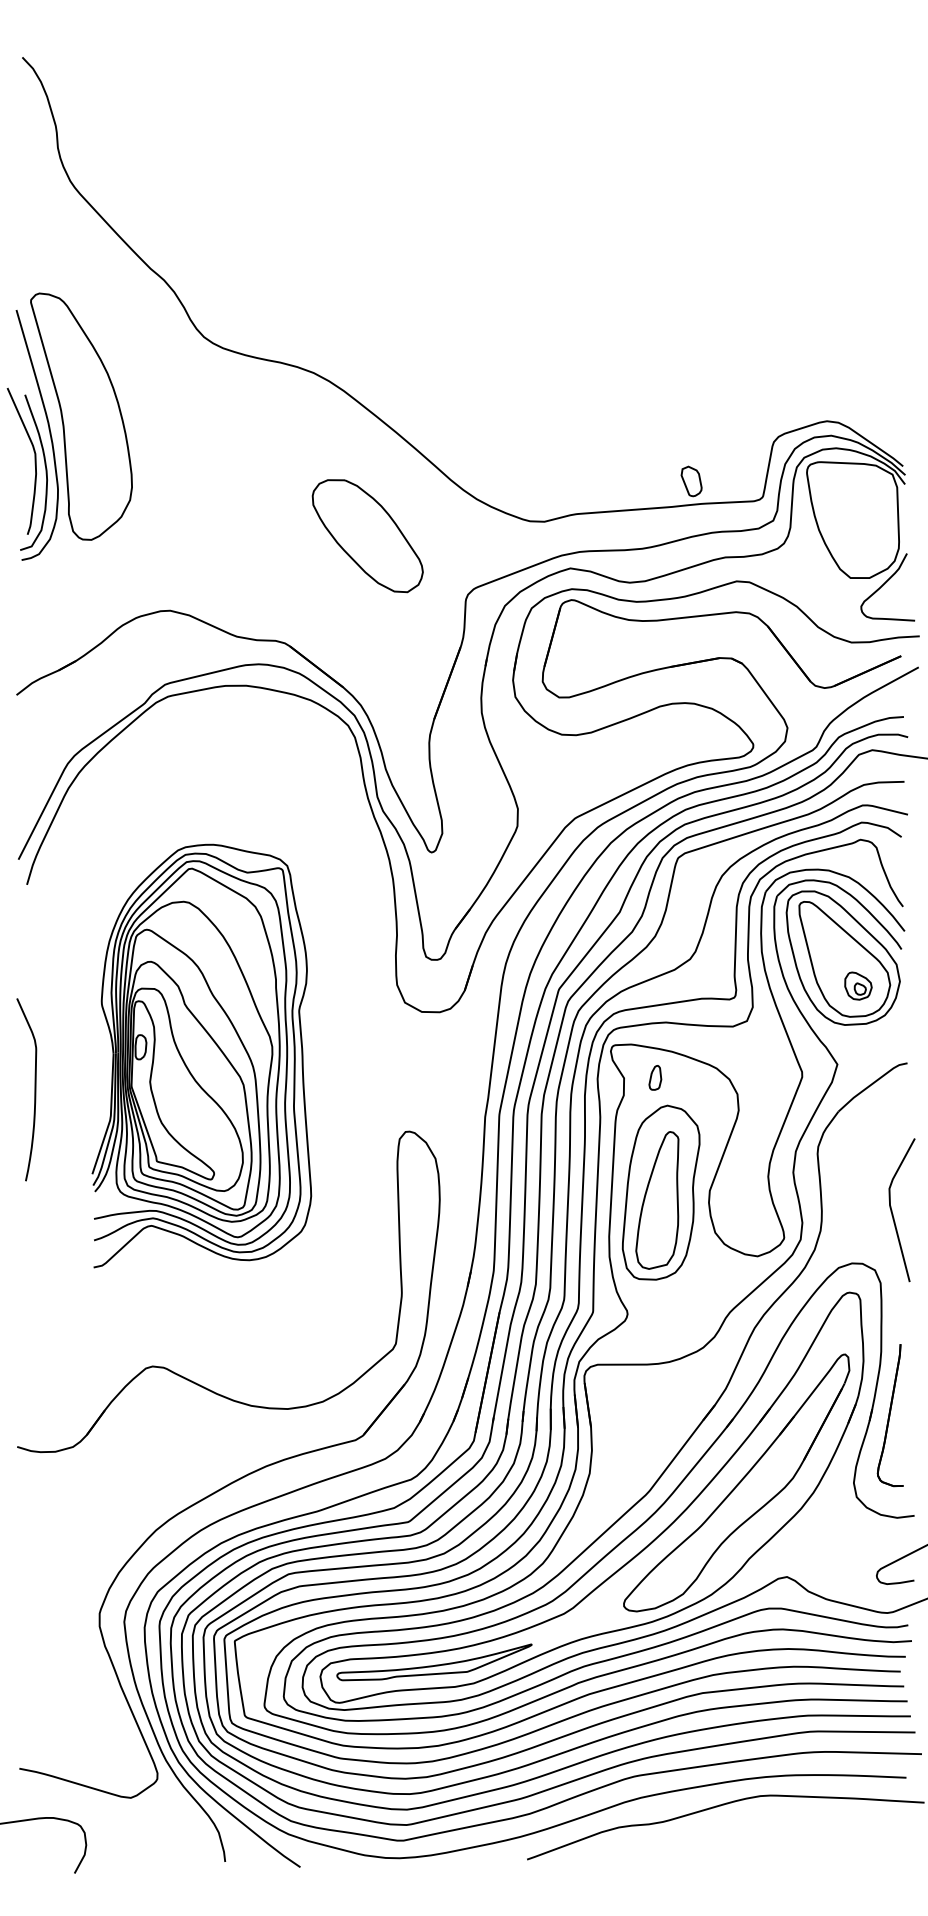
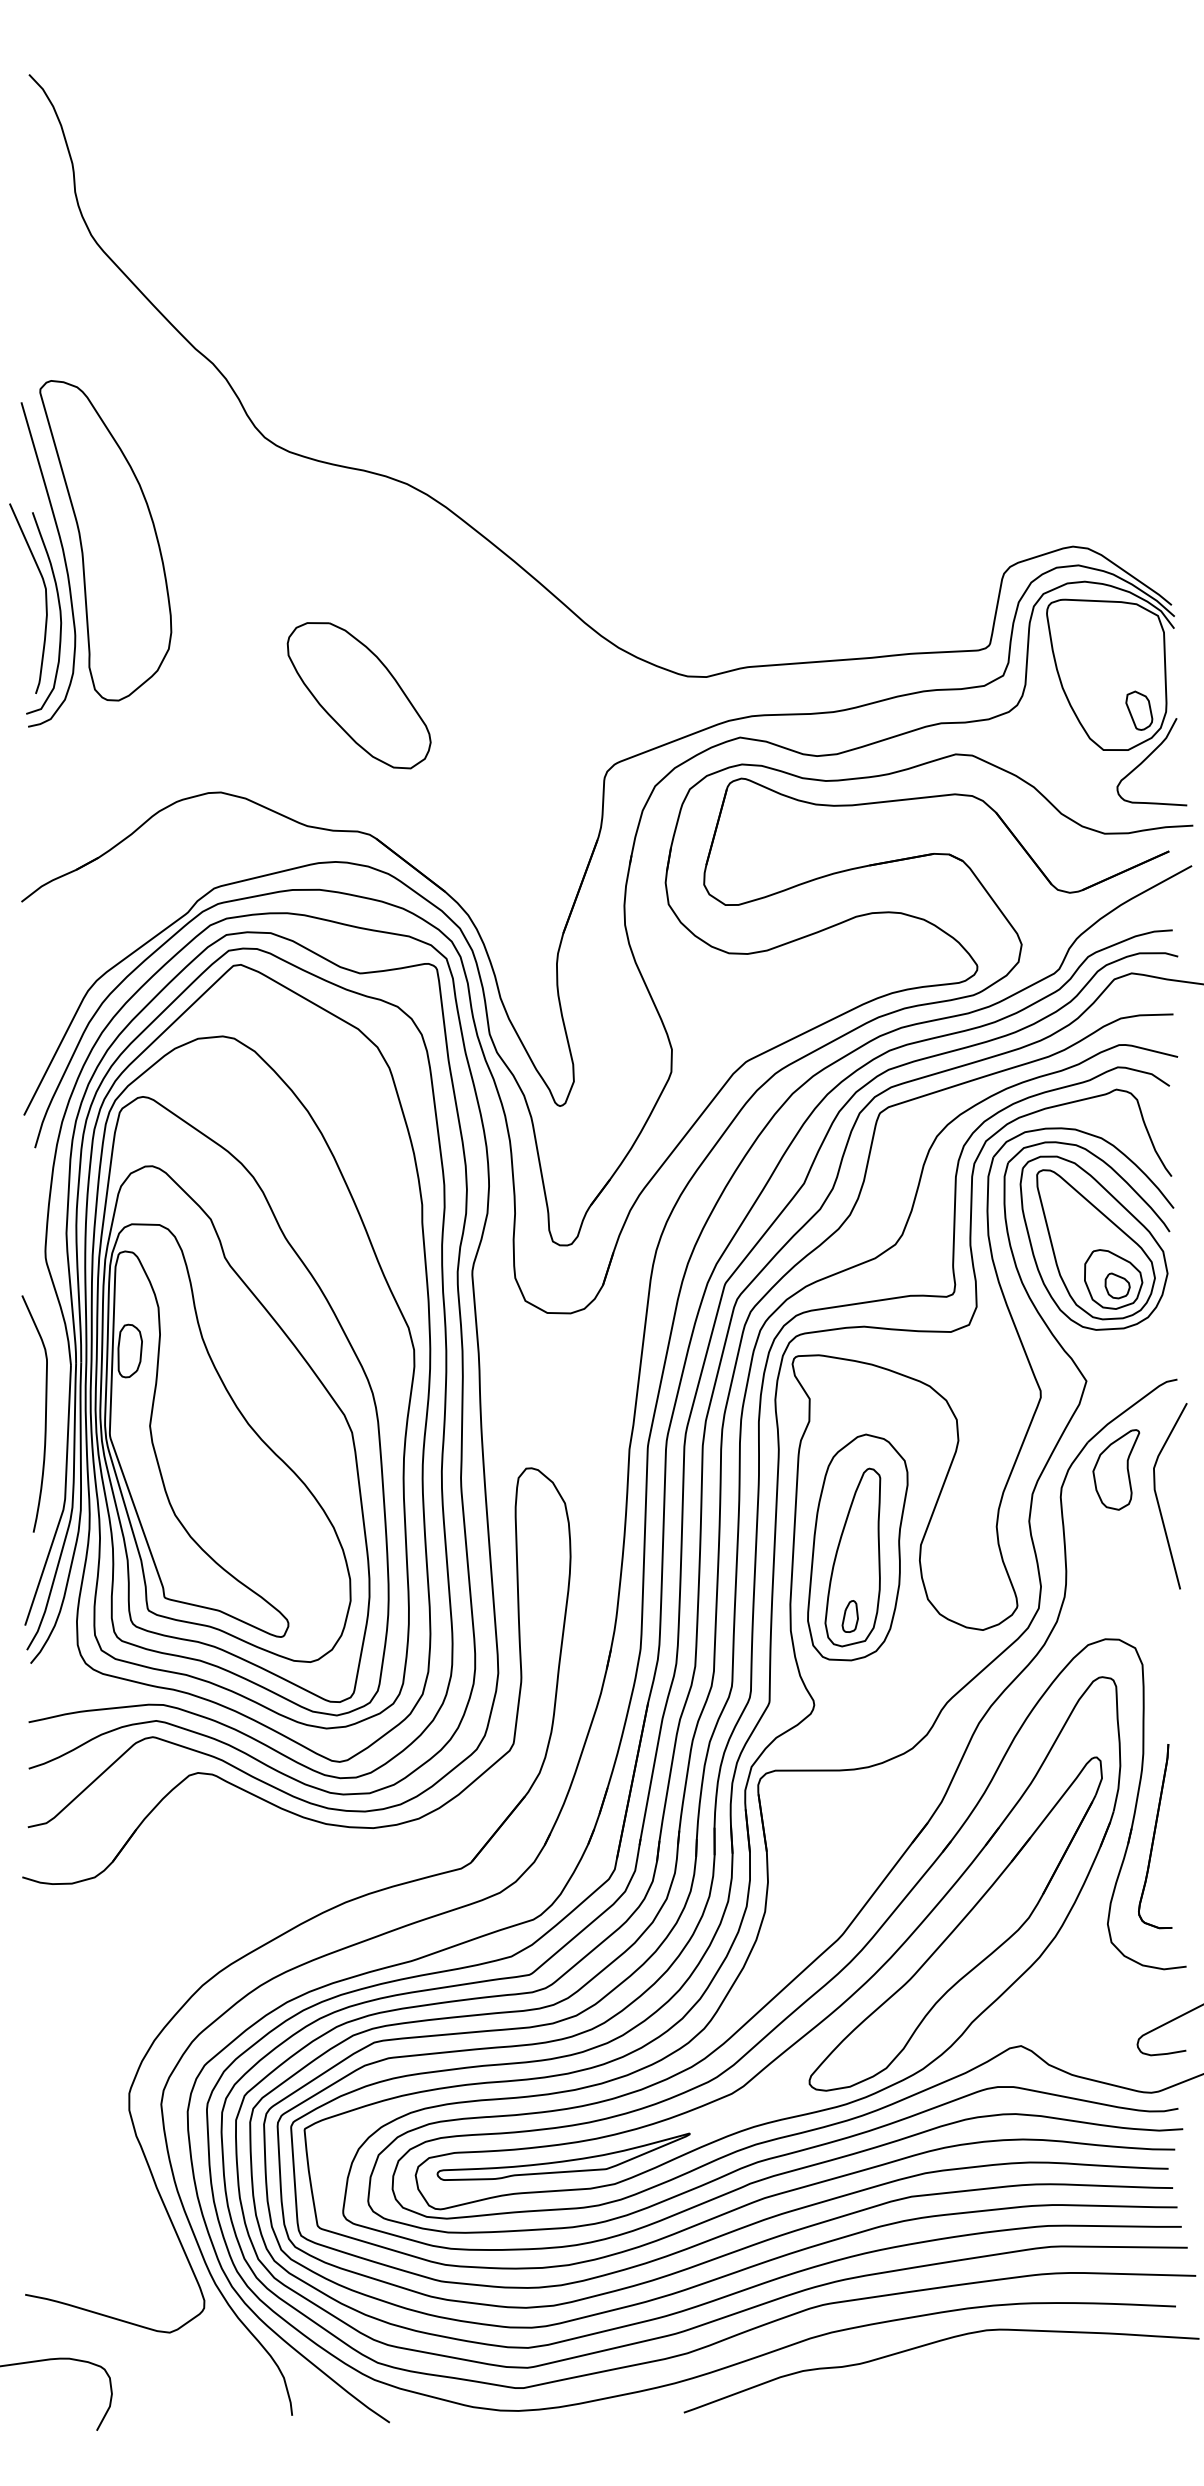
part: (691, 481) -> (1139, 710), moved
part: (367, 535) -> (358, 695), moved
part: (858, 986) -> (1113, 1279), size x1.67
part: (201, 1056) -> (261, 1370), size x1.67
part: (654, 1077) -> (849, 1616), moved
part: (860, 1132) -> (1116, 1469), added
line: (892, 1212) -> (1158, 1499), moved

